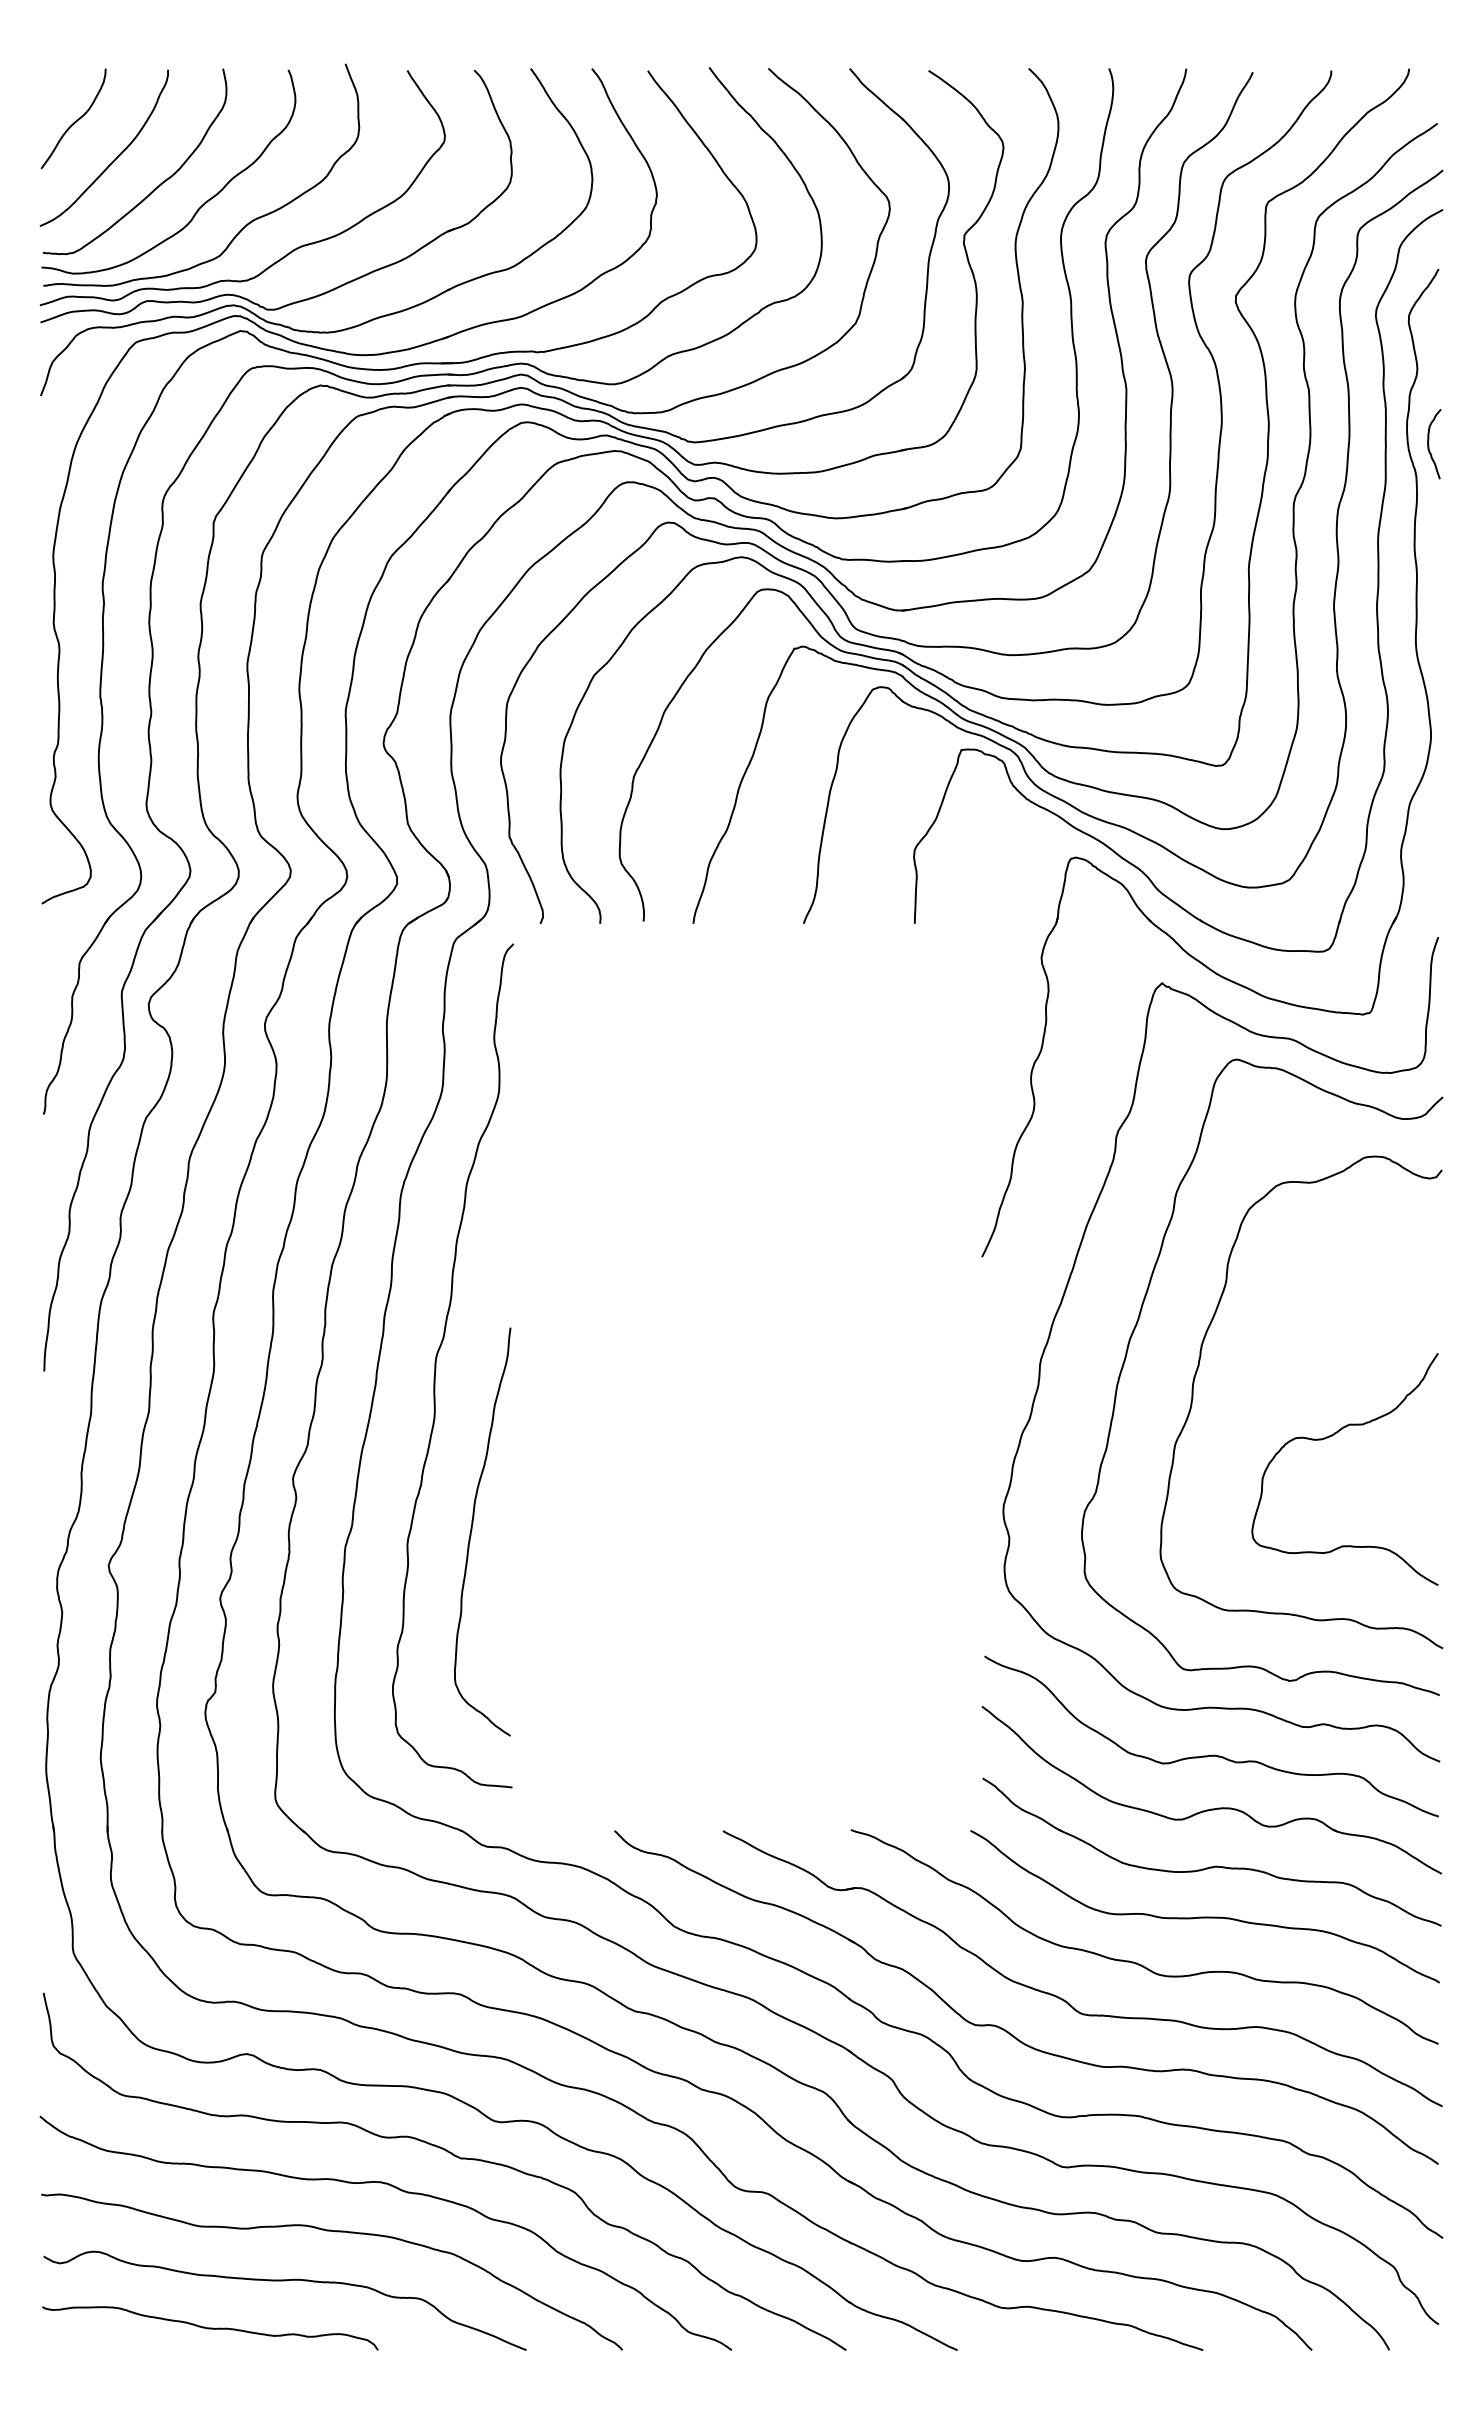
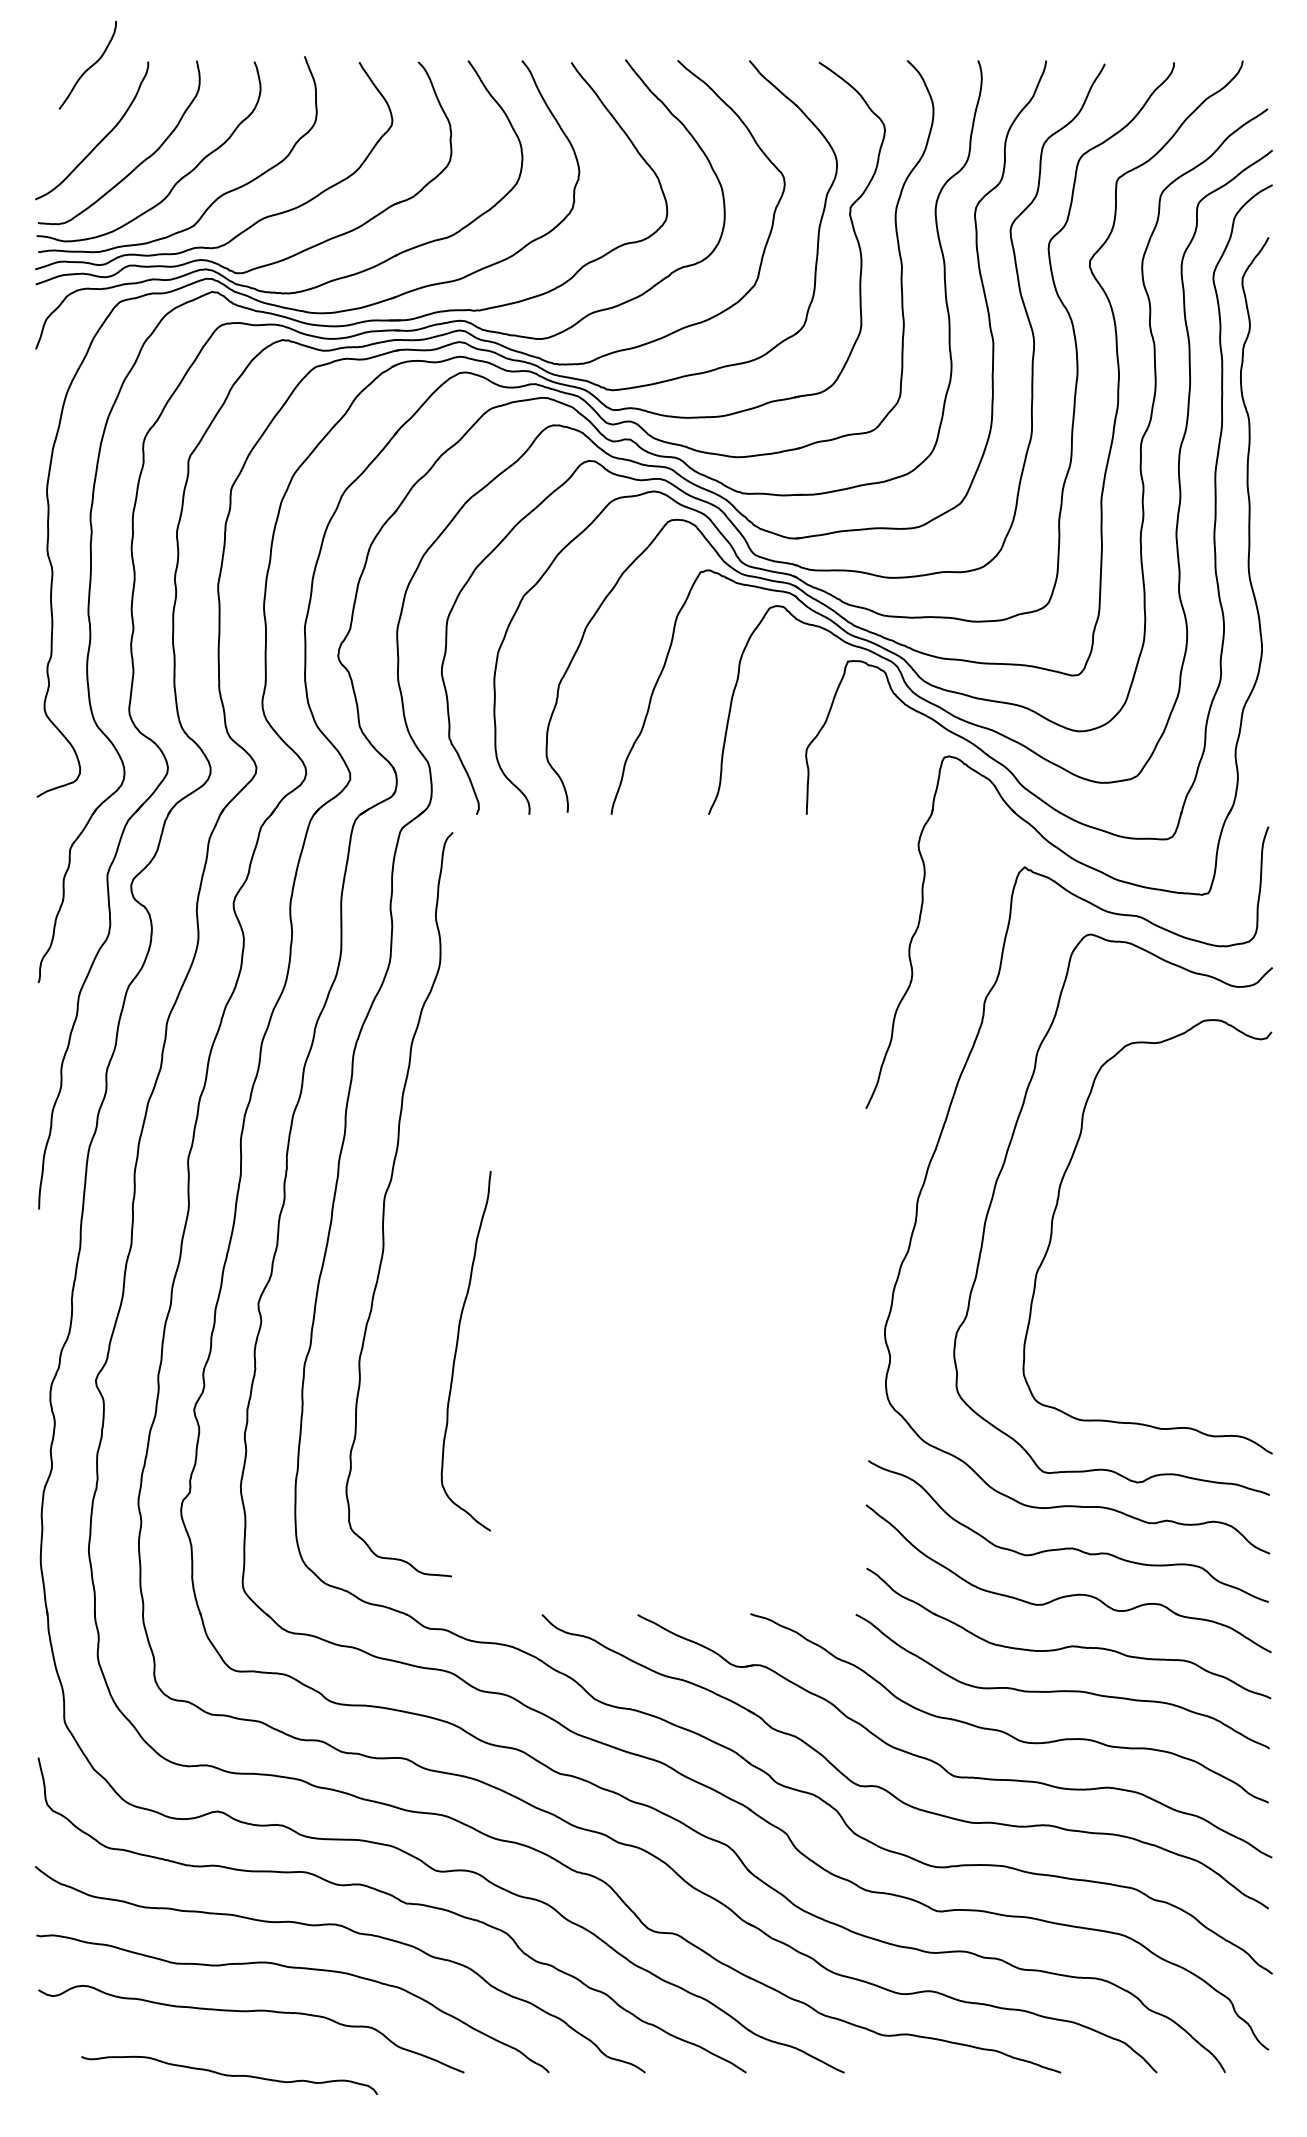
curve: (75, 120) -> (89, 66), moved
curve: (1429, 445) -> (1260, 392), removed
curve: (1330, 1437) -> (1173, 1267), removed
curve: (472, 1530) -> (457, 1349), moved
curve: (210, 2328) -> (229, 2075), moved

